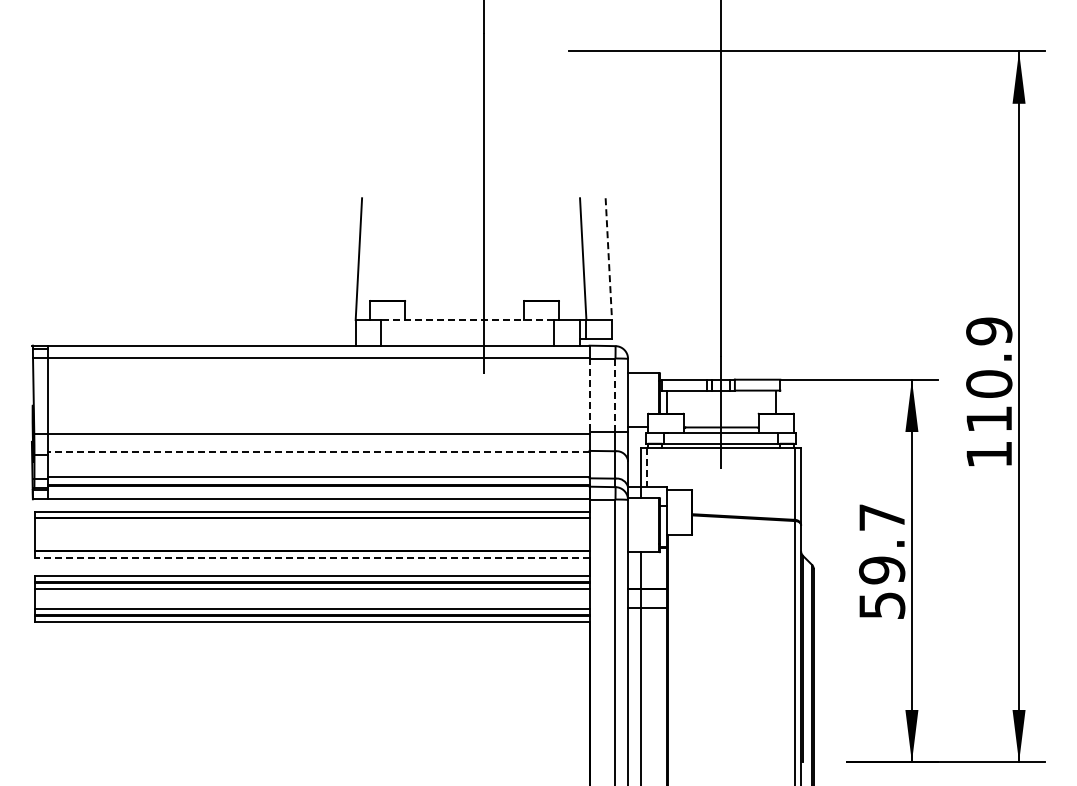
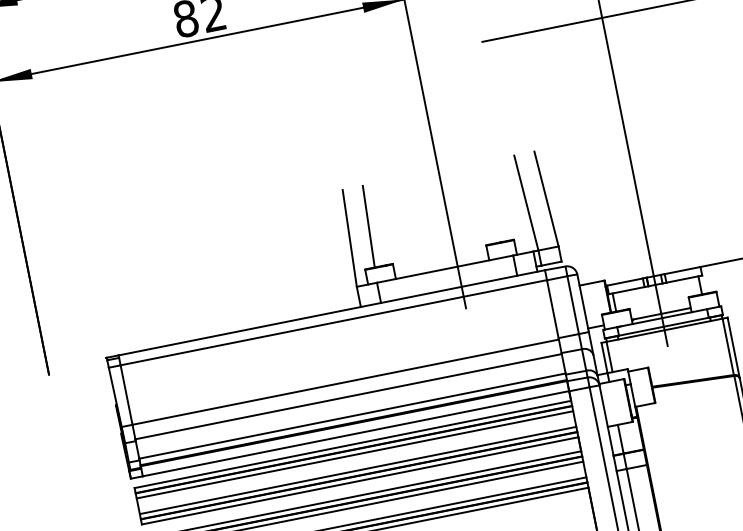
line: (384, 249) -> (368, 226), added
line: (608, 259) -> (546, 199), dashed -> solid
line: (467, 320) -> (444, 269), dashed -> solid
line: (615, 395) -> (573, 305), dashed -> solid
line: (589, 396) -> (552, 310), dashed -> solid
line: (318, 452) -> (348, 396), dashed -> solid
line: (647, 467) -> (609, 357), dashed -> solid
line: (312, 524) -> (354, 454), added
line: (312, 544) -> (358, 470), added
line: (311, 557) -> (359, 480), dashed -> solid

